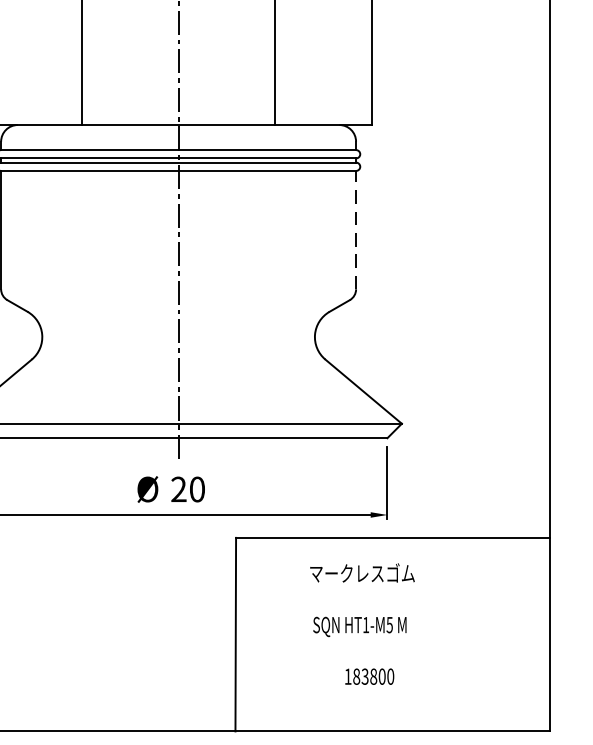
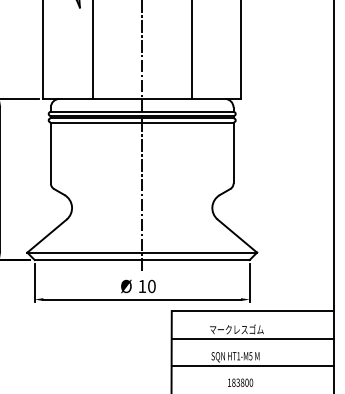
line: (356, 229) -> (233, 152), dashed -> solid
text: (179, 487) -> (142, 285), 20 -> 10
line: (392, 590) -> (252, 338), added
line: (392, 645) -> (252, 366), added

